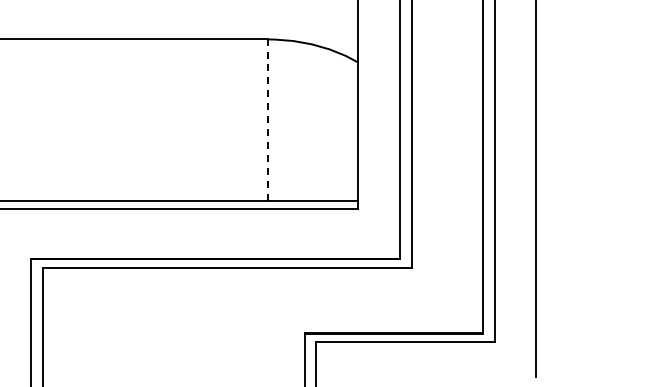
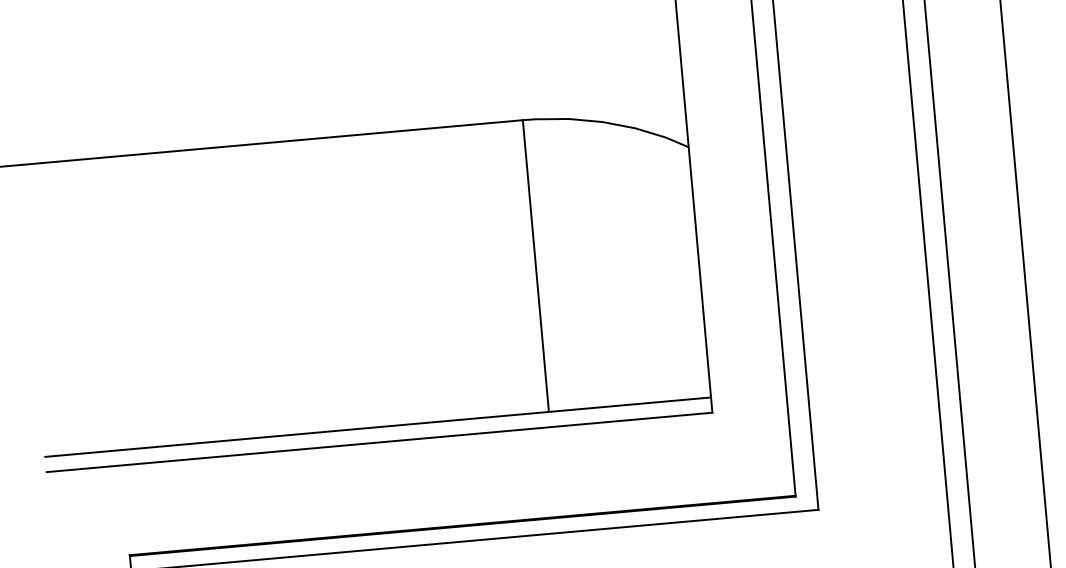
line: (268, 120) -> (536, 266), dashed -> solid

